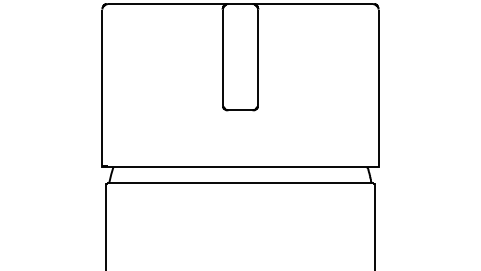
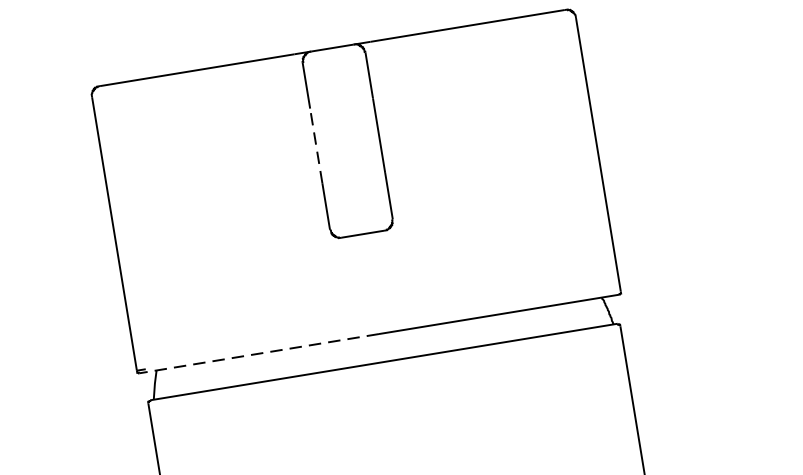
line: (222, 56) -> (315, 145), solid -> dashed
line: (171, 167) -> (258, 354), solid -> dashed

